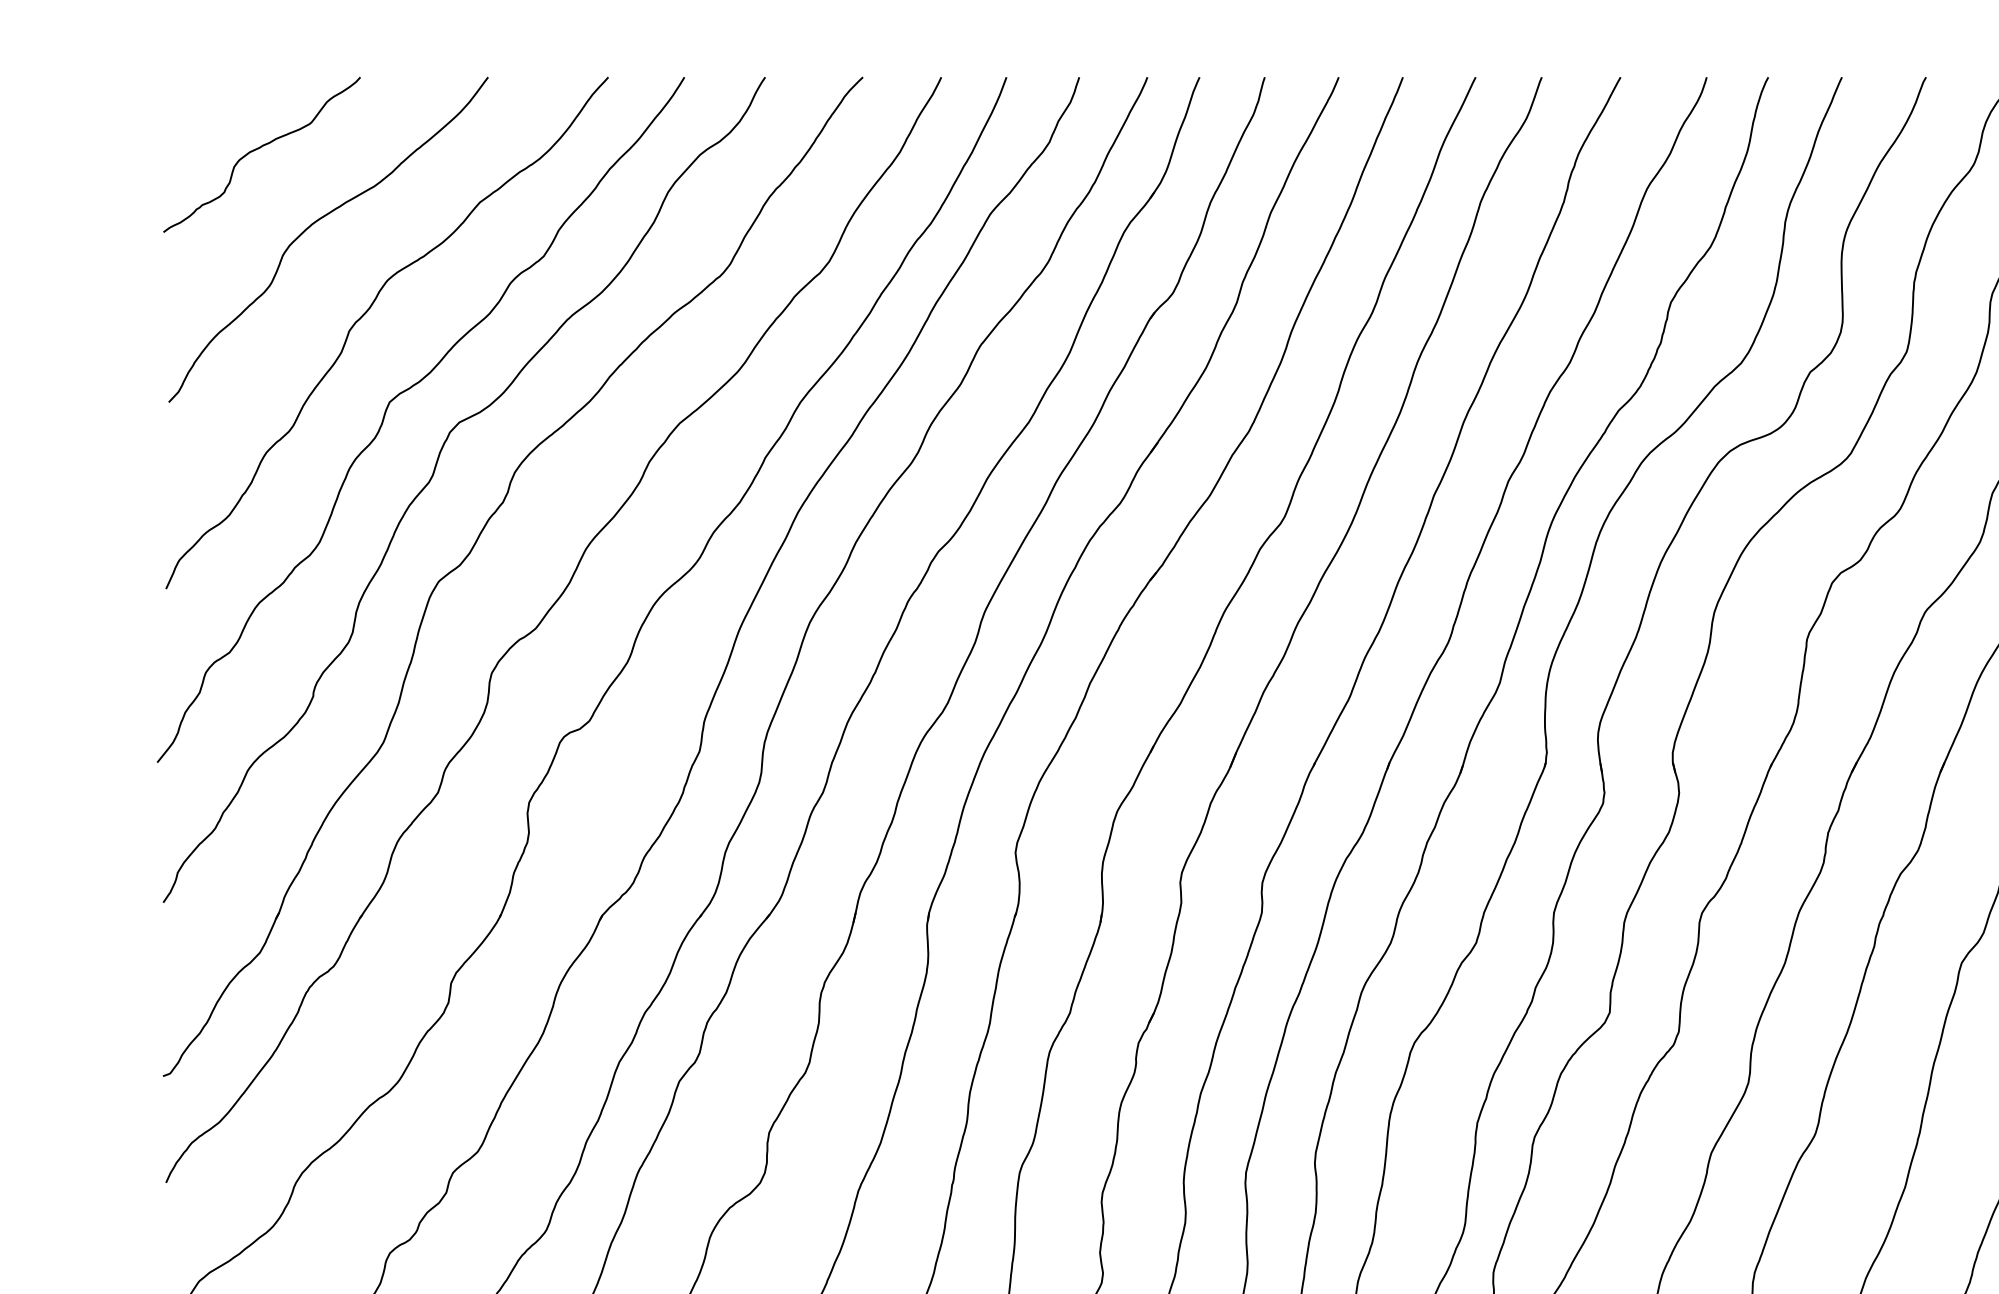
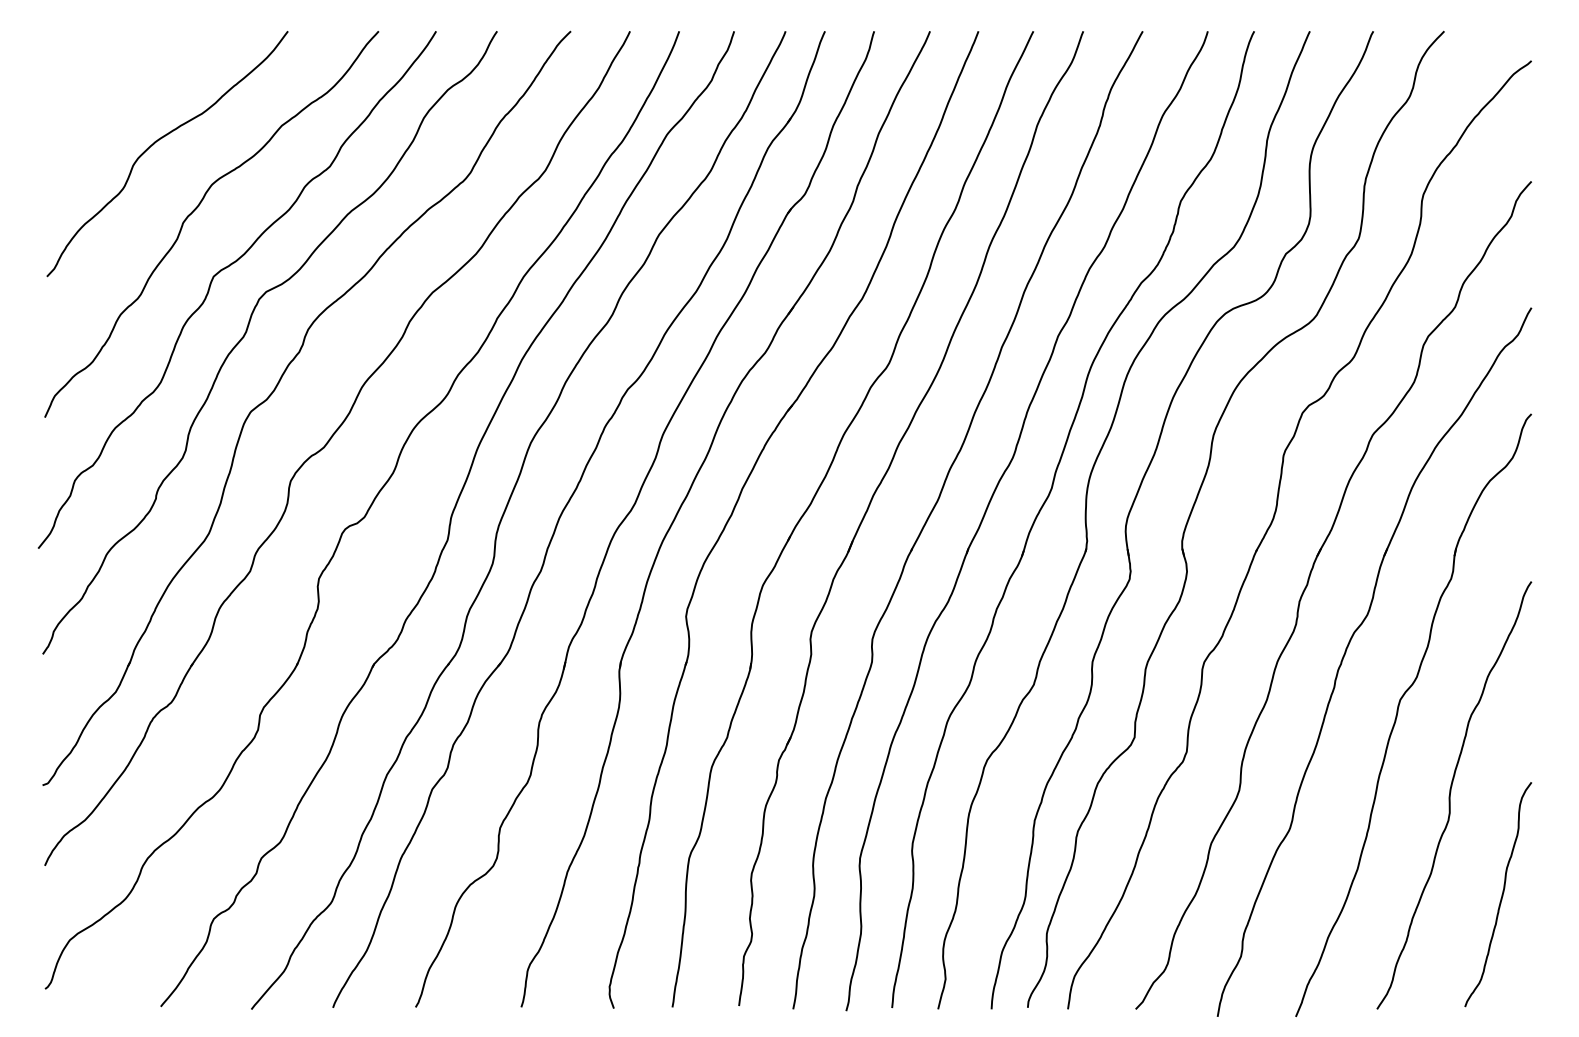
curve: (259, 149) -> (115, 85), removed

